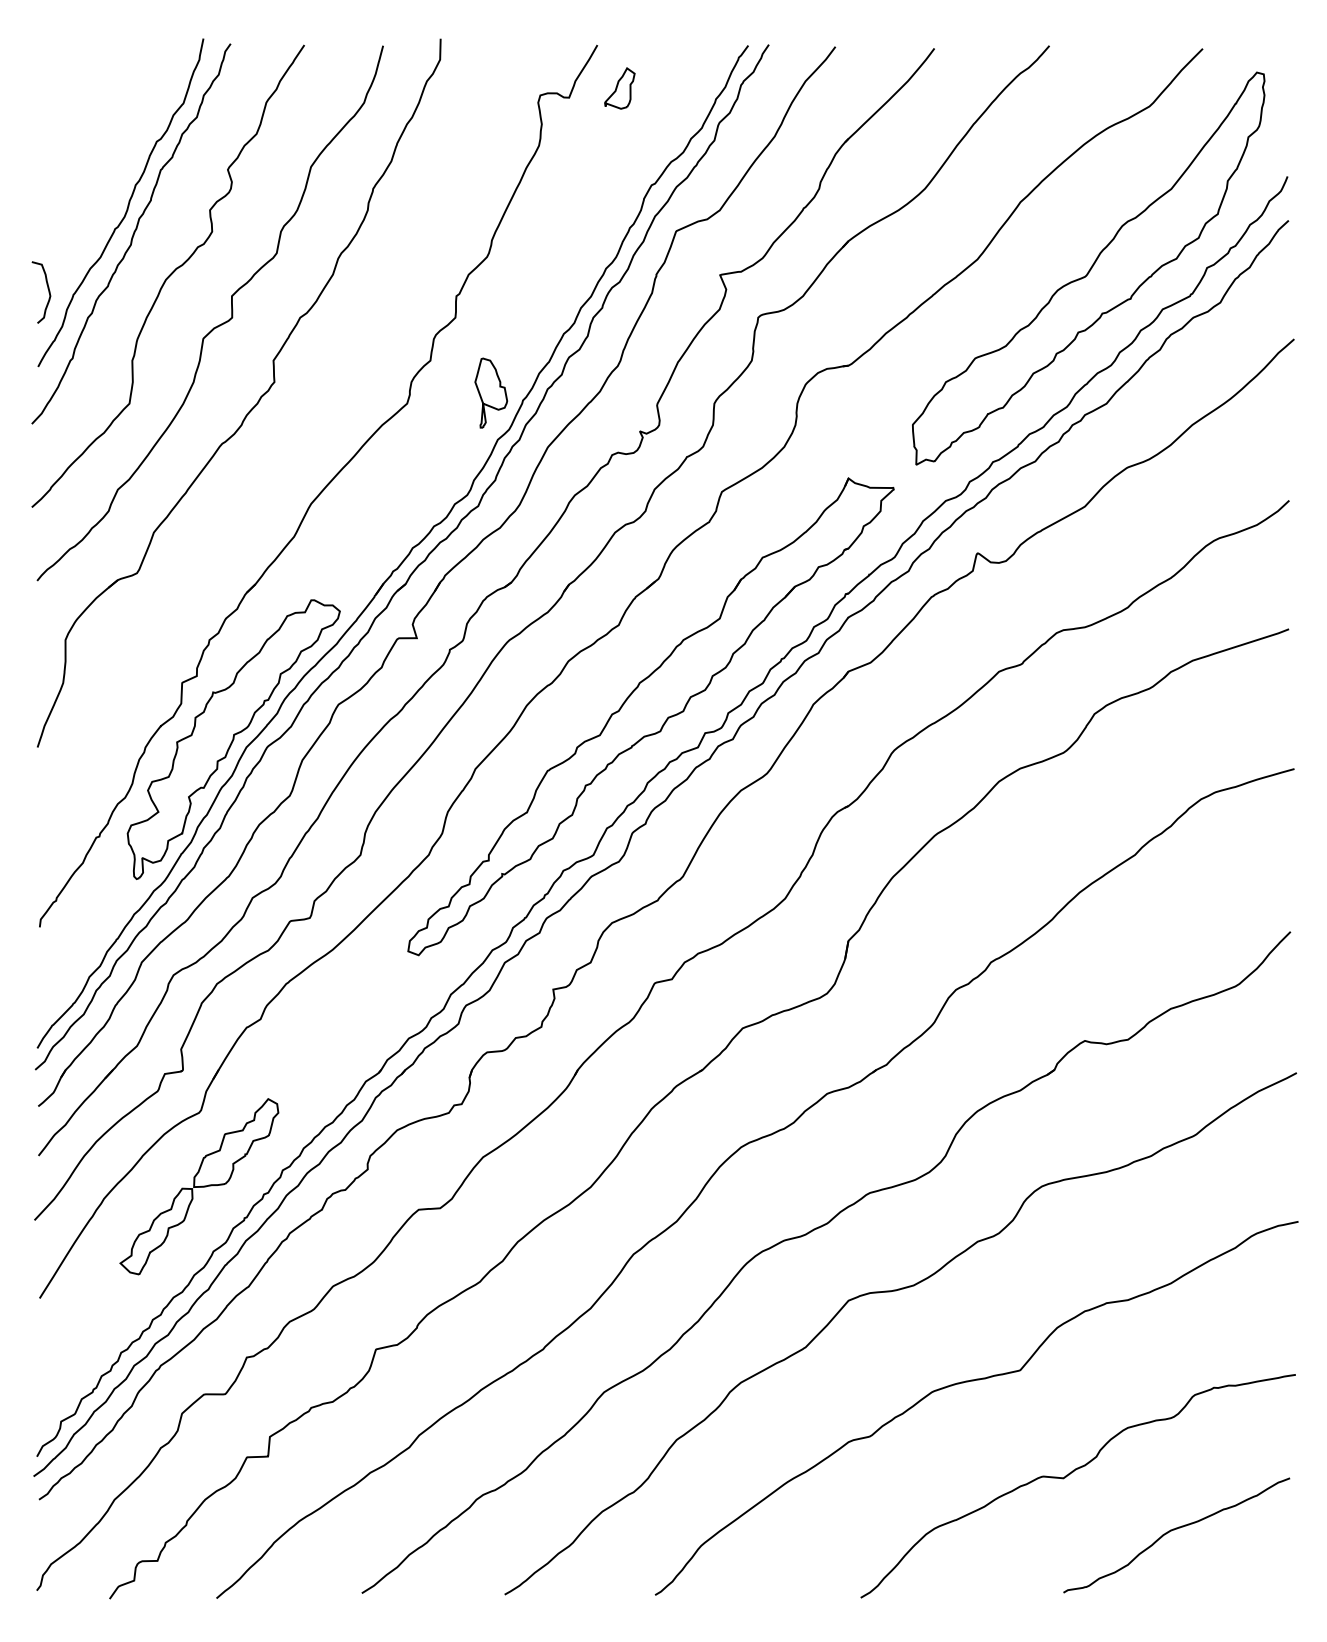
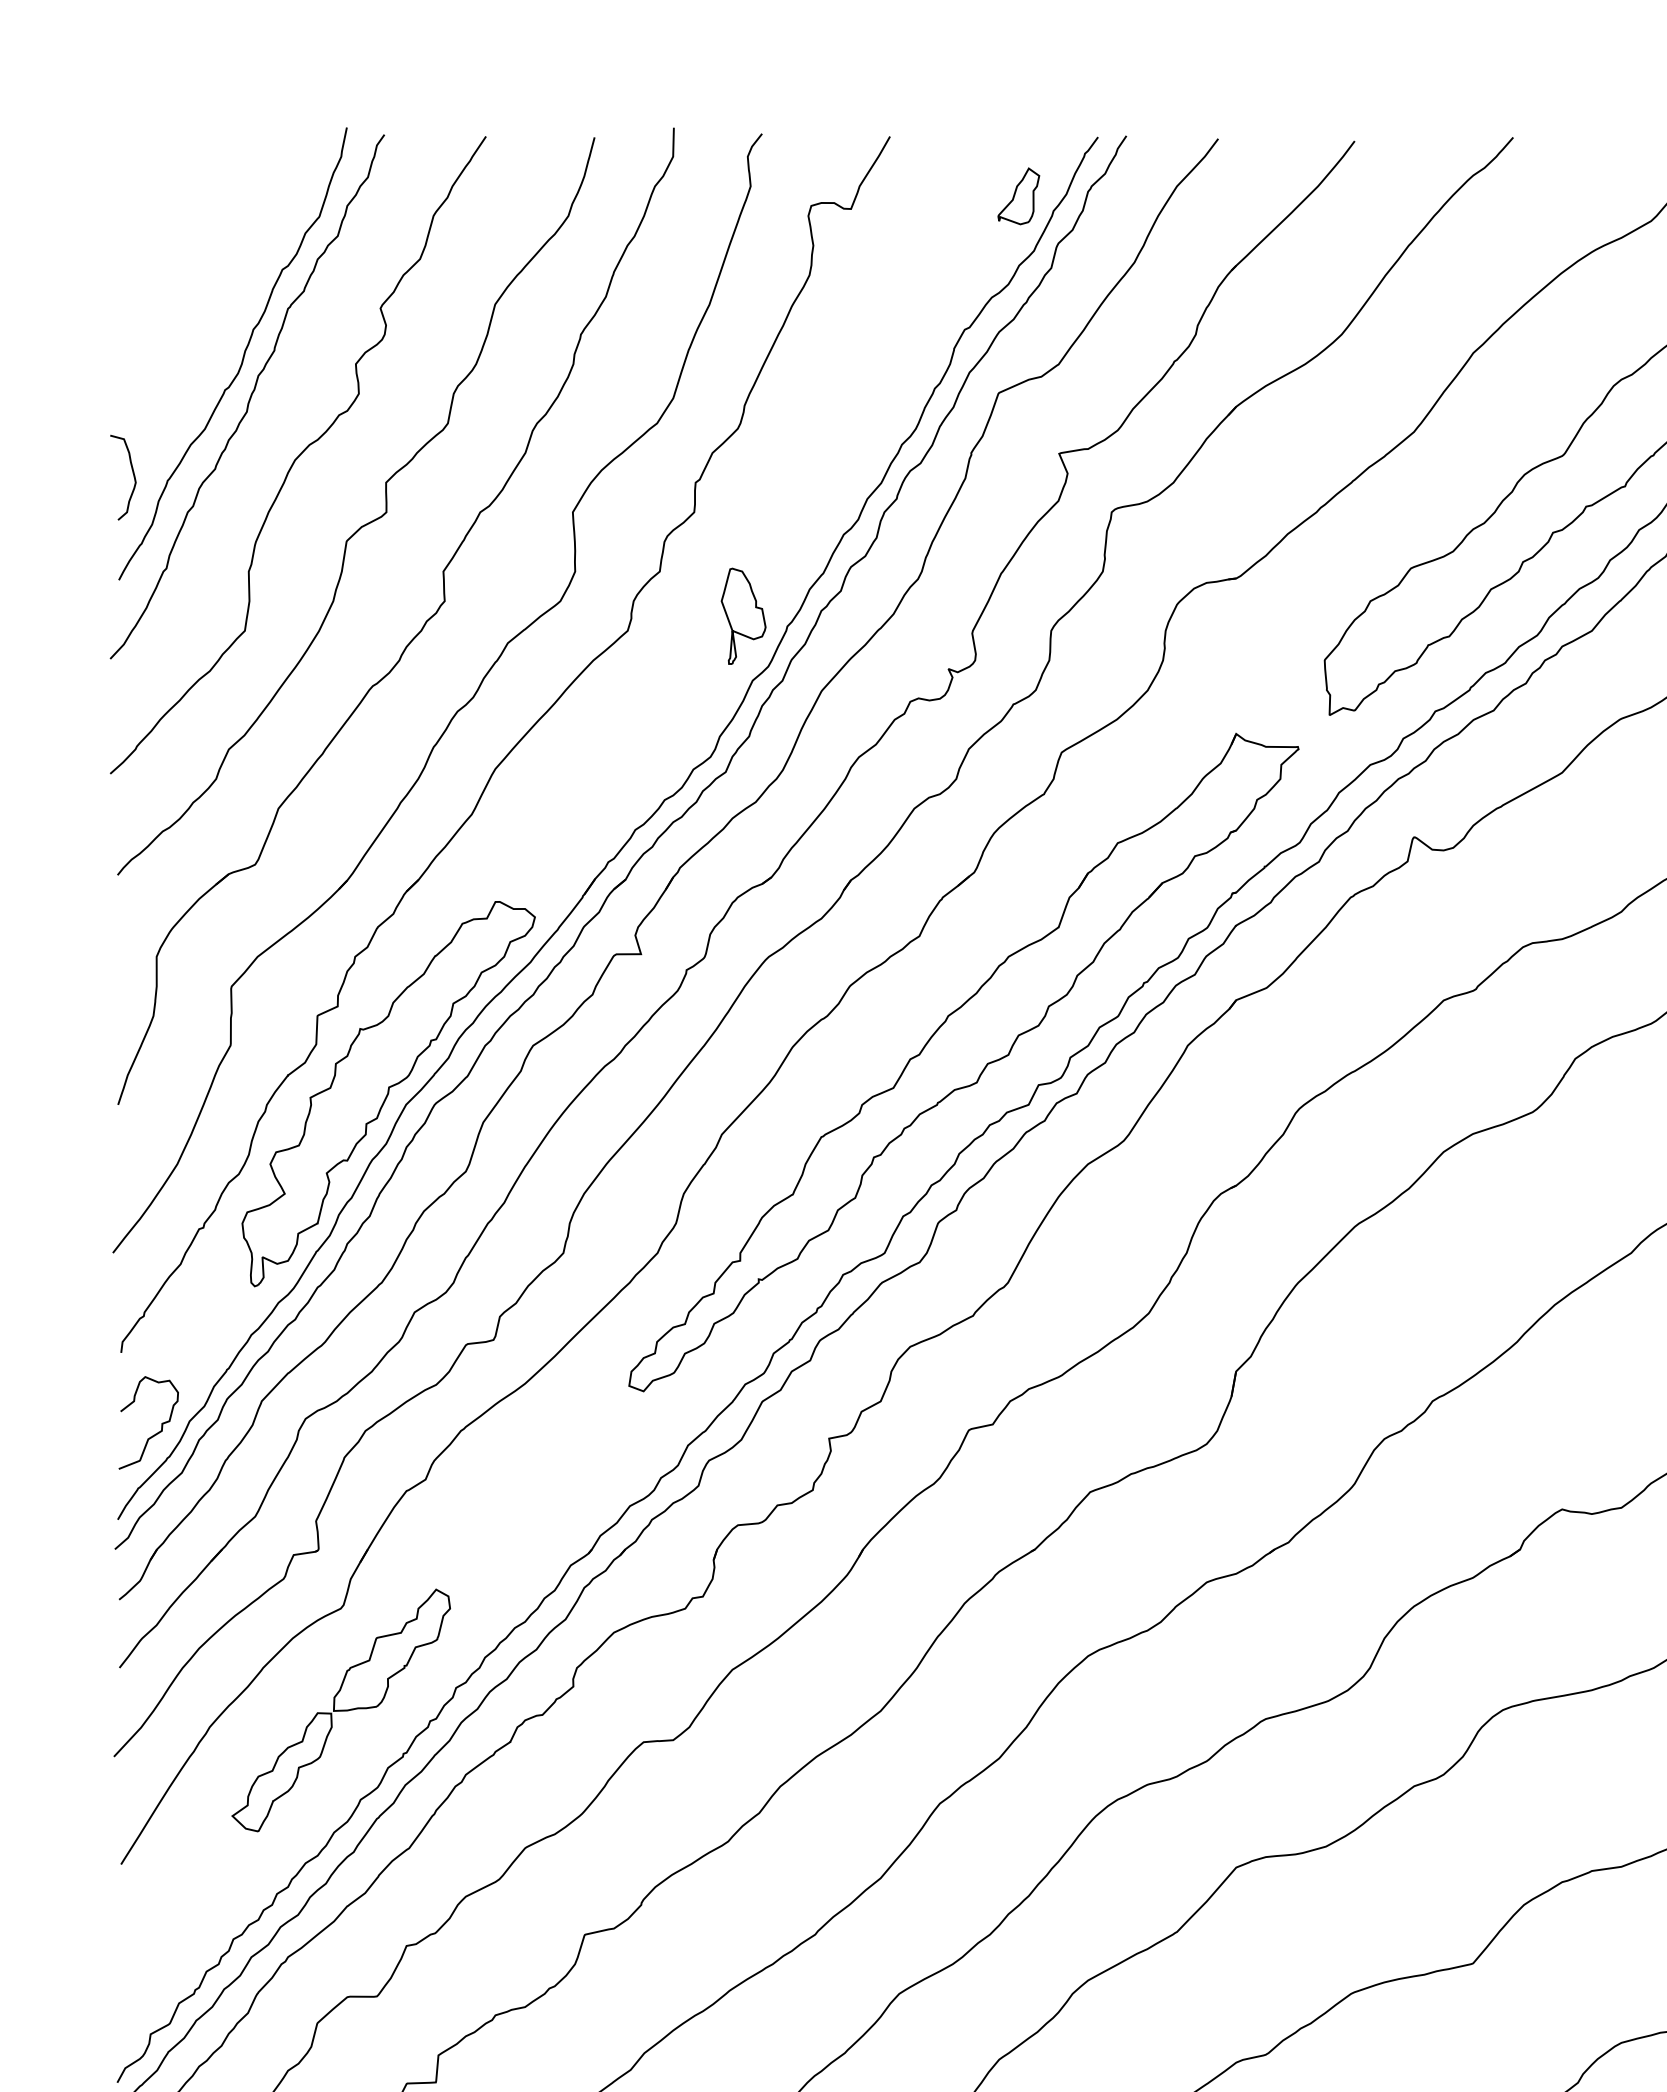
part: (619, 88) -> (1018, 196), moved
part: (282, 462) -> (455, 711), added
curve: (64, 985) -> (155, 1433), added

